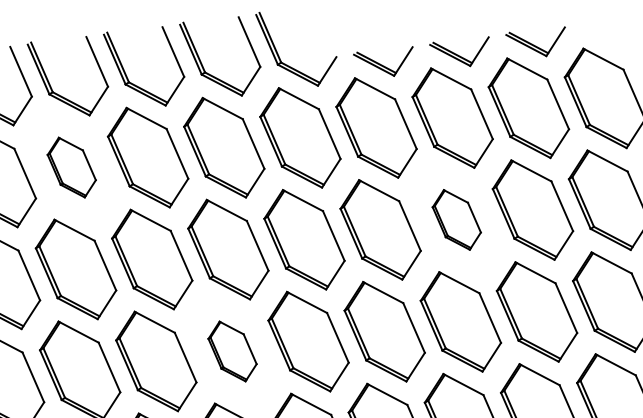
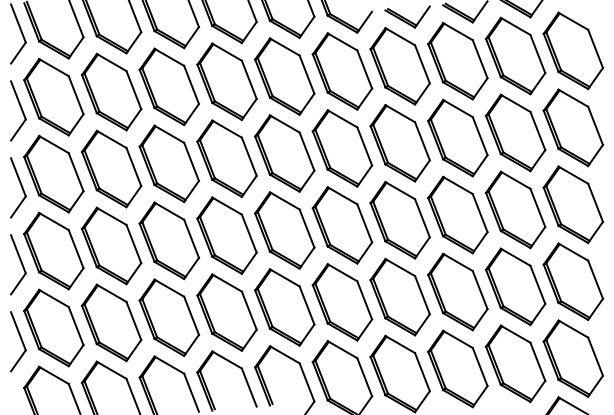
part: (70, 167) -> (168, 86), size x1.67
part: (456, 219) -> (457, 137), size x1.67
part: (232, 351) -> (284, 230), size x1.67

